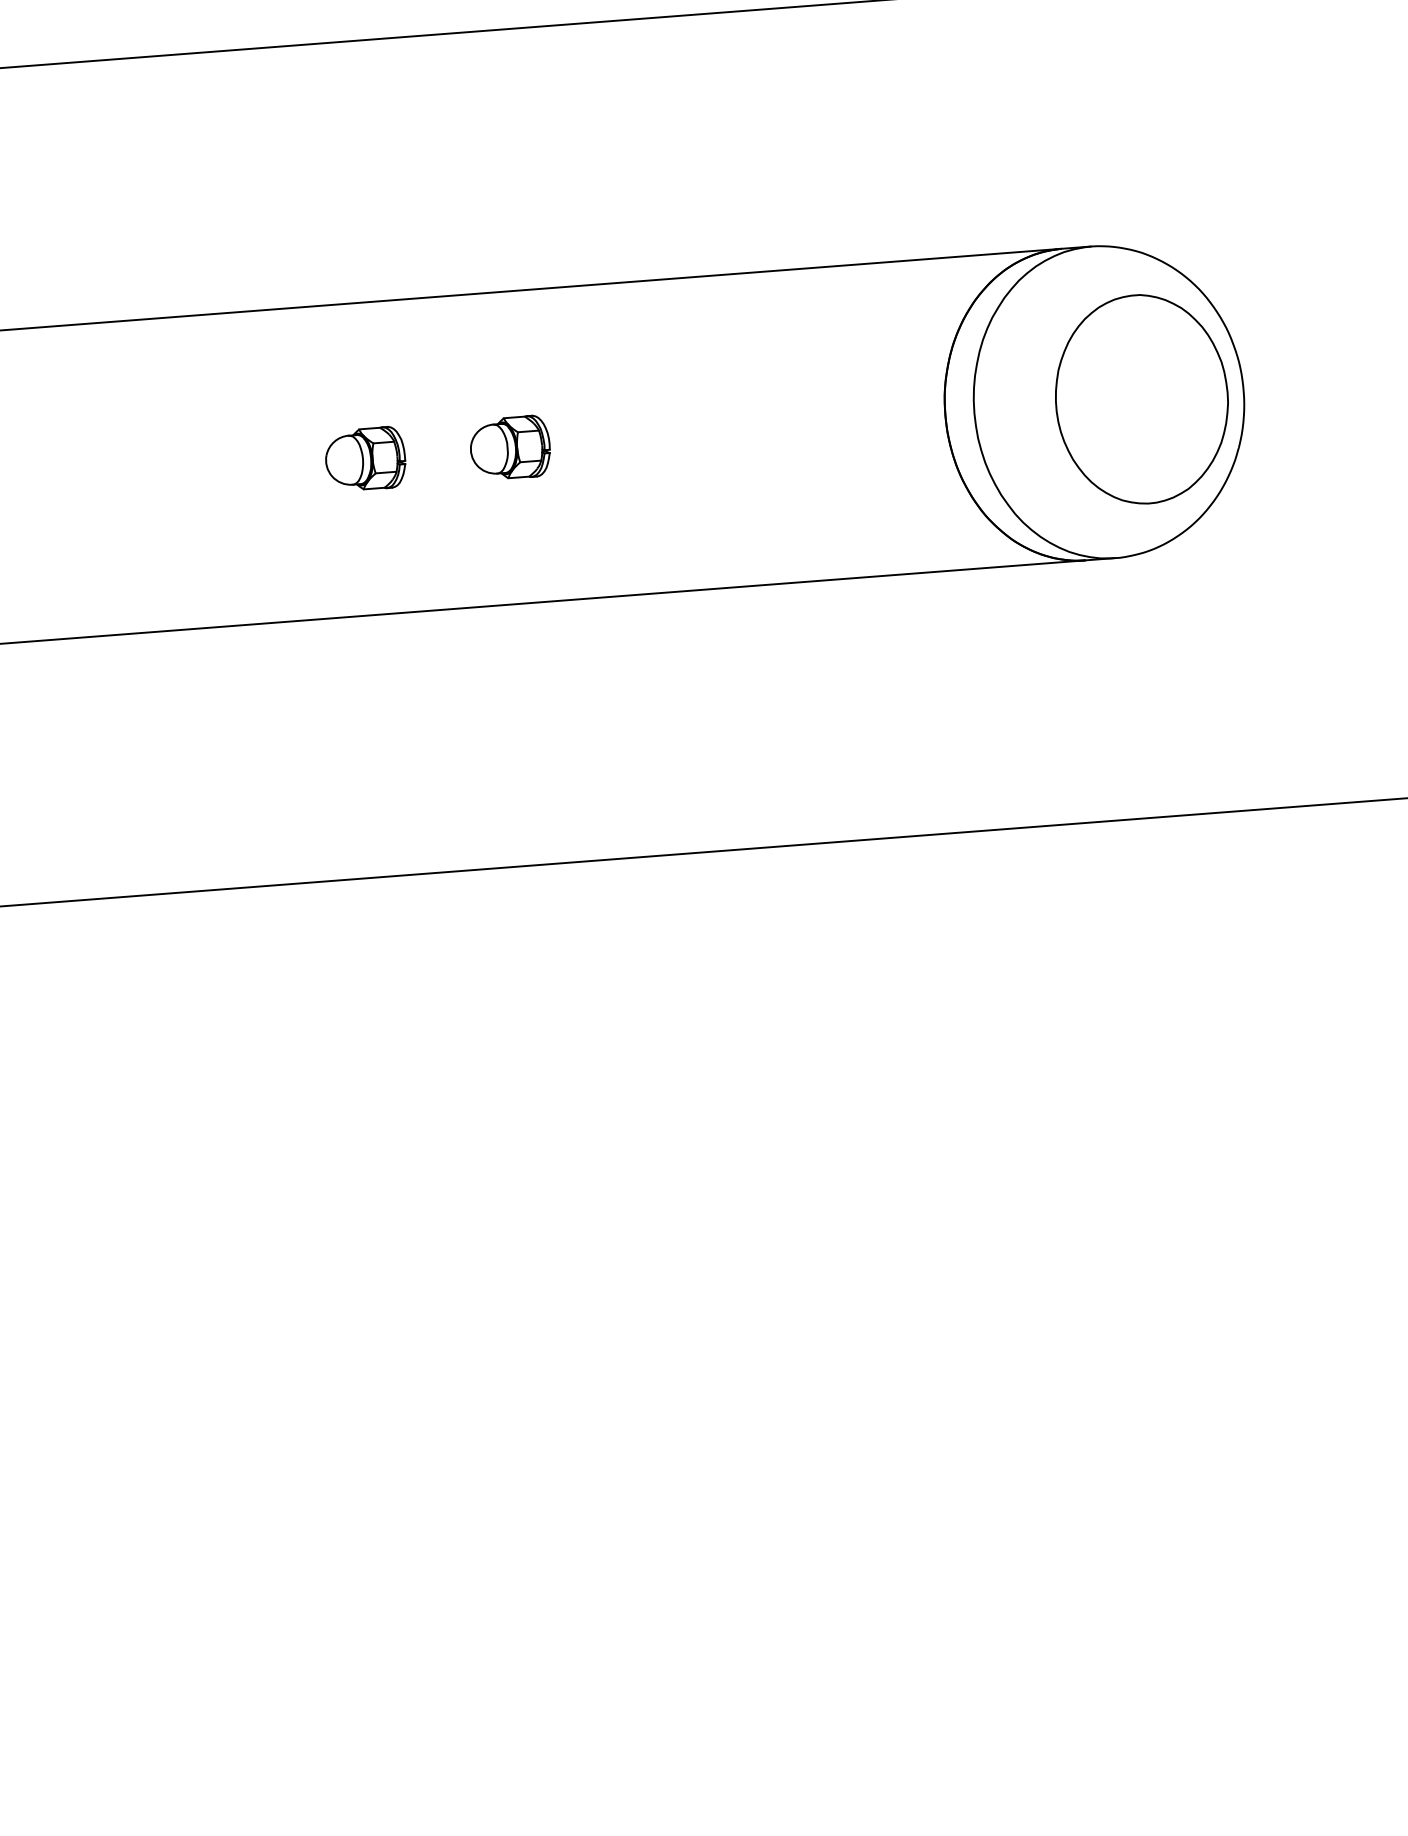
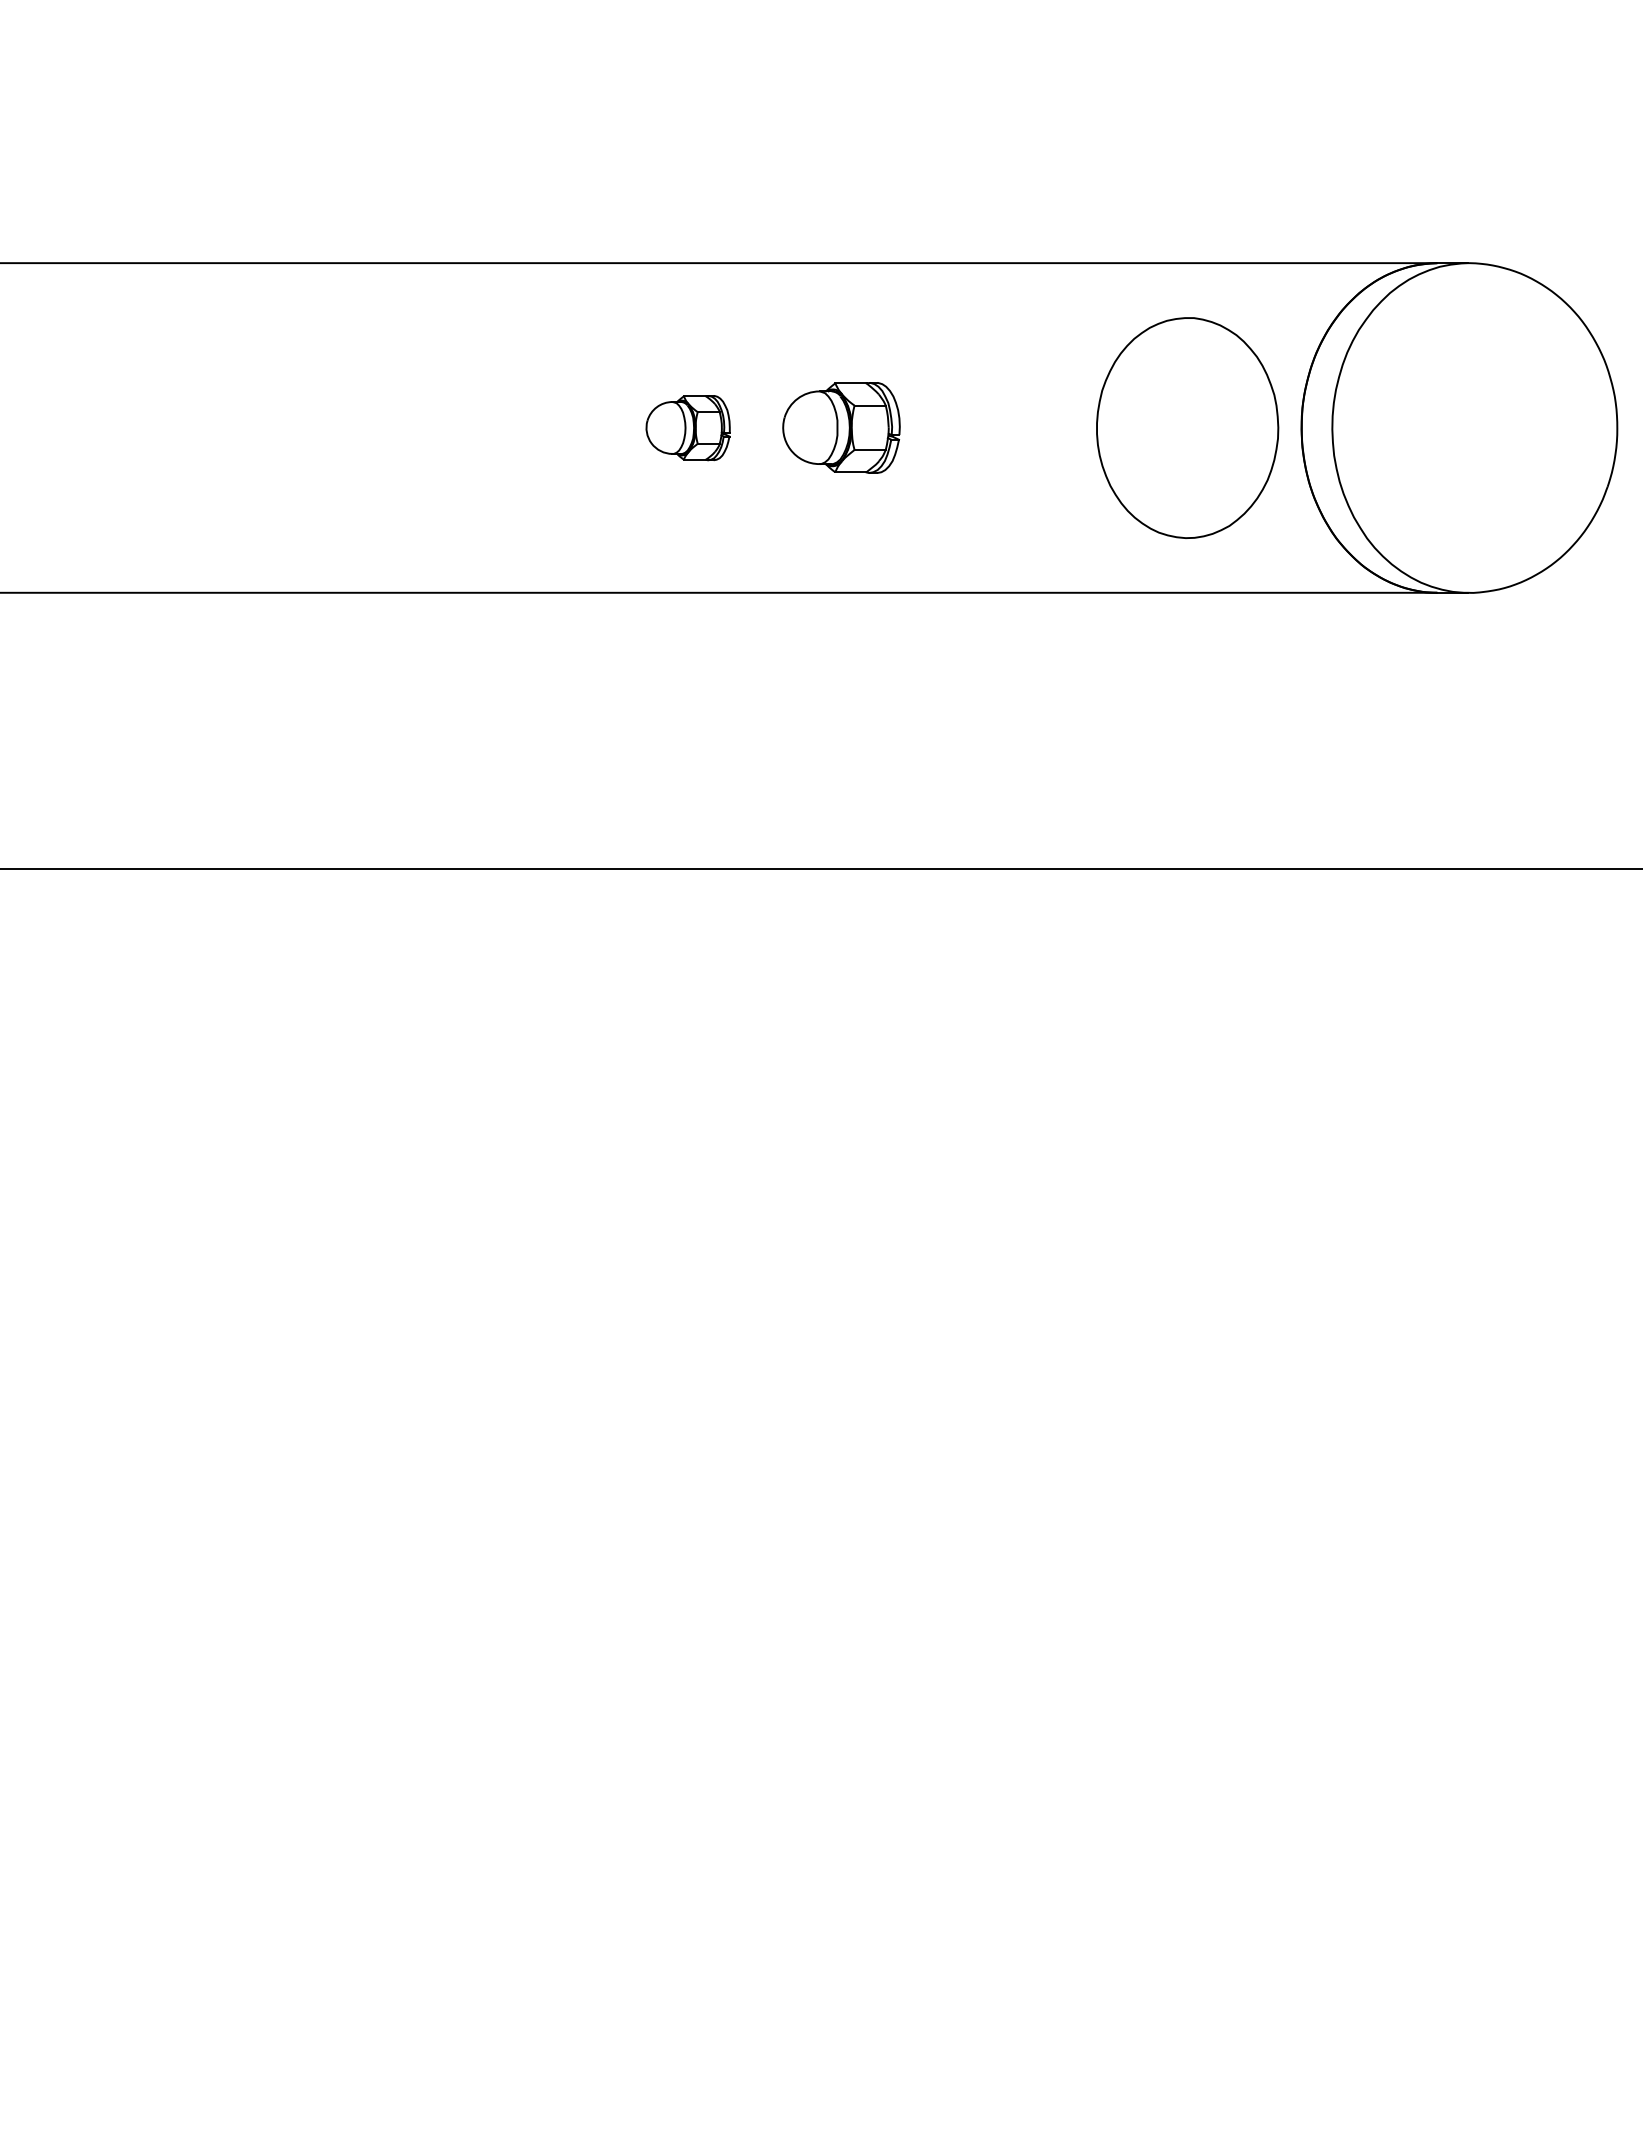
part: (1141, 398) -> (1187, 427), moved
part: (509, 448) -> (840, 428), size x1.4

